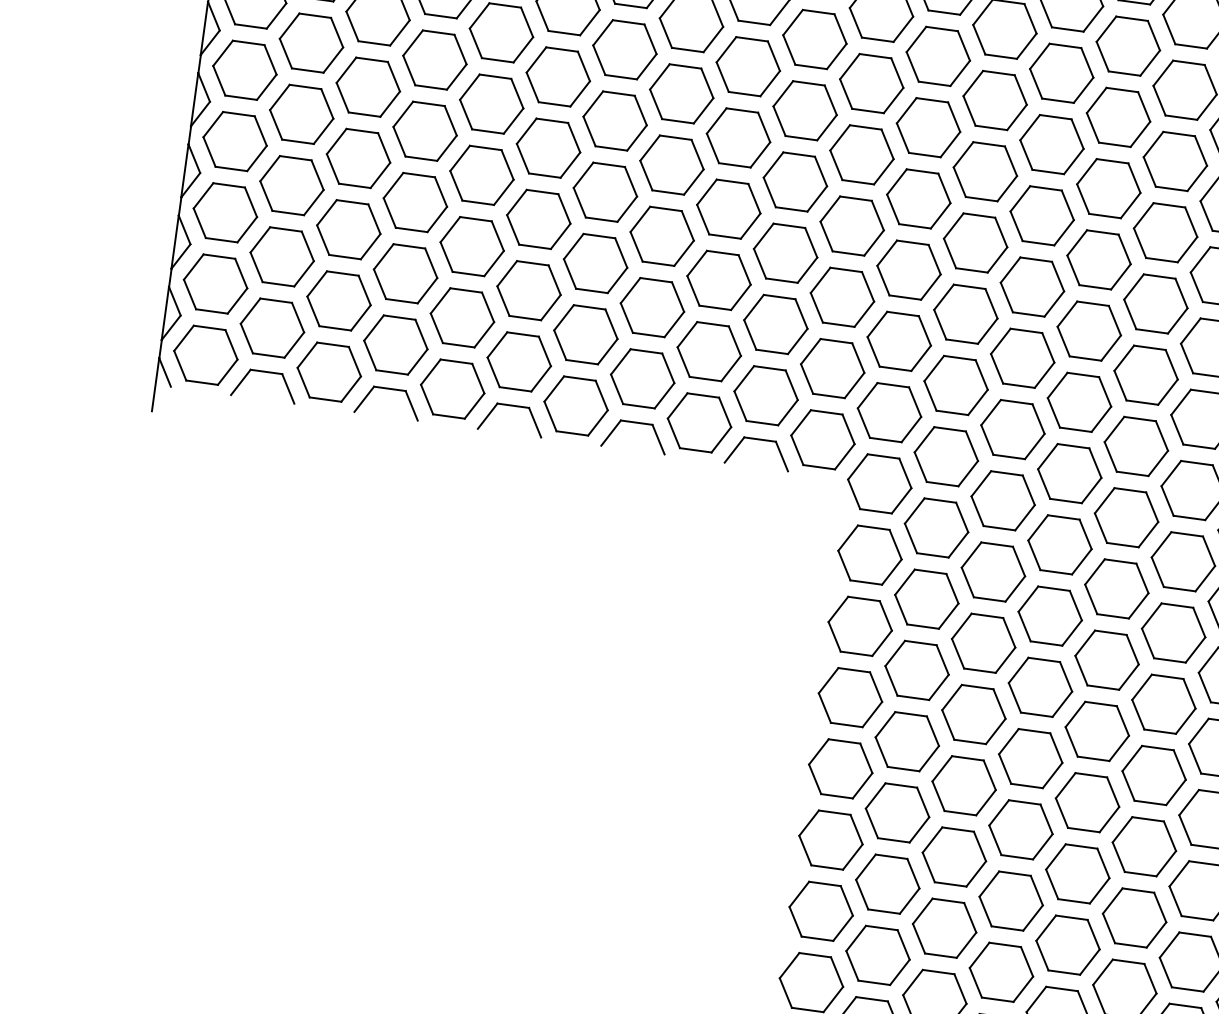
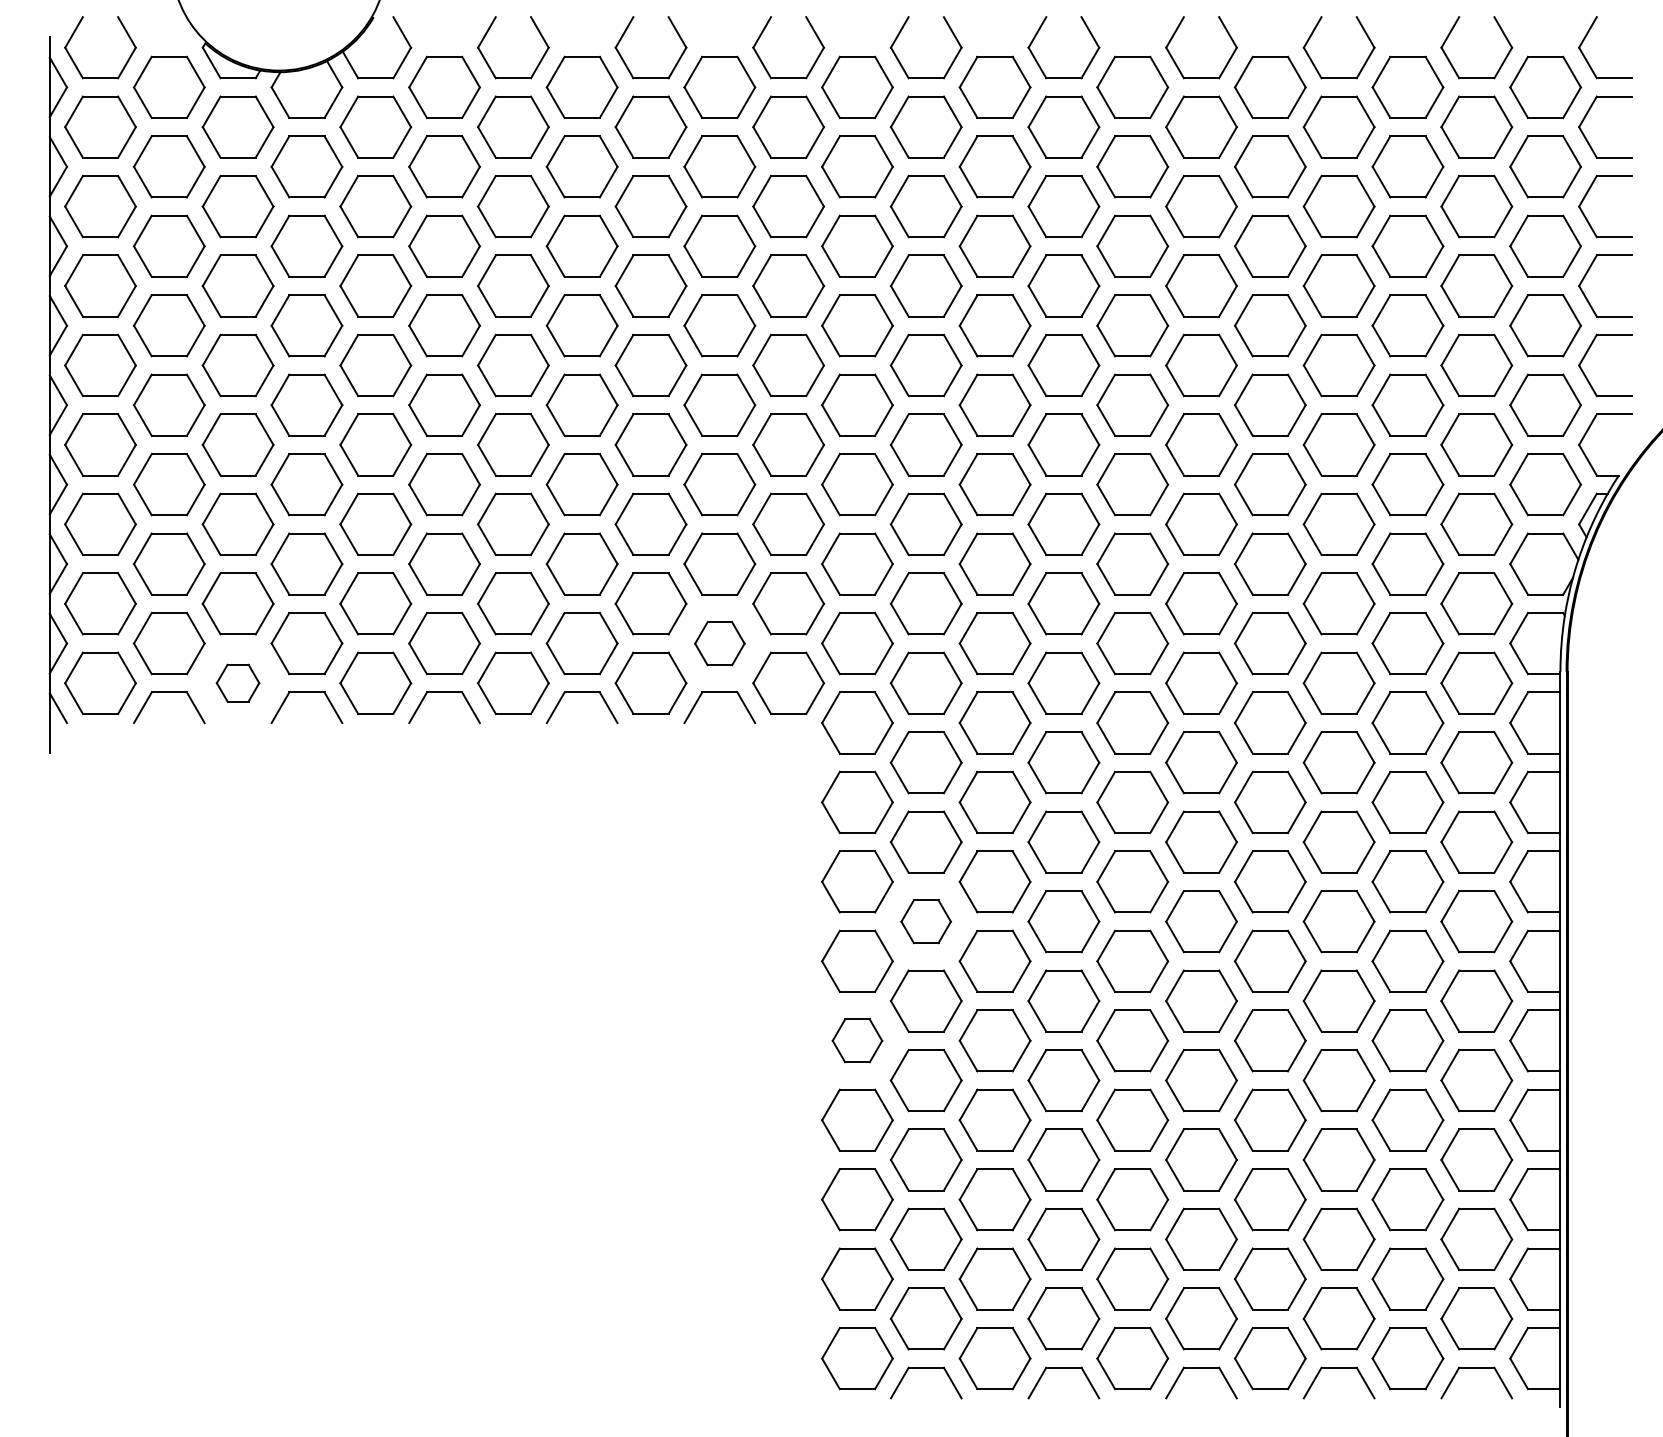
part: (328, 371) -> (237, 682), size x0.6
part: (765, 395) -> (719, 643), size x0.7
part: (916, 670) -> (925, 921), size x0.7
part: (840, 768) -> (857, 1040), size x0.7

